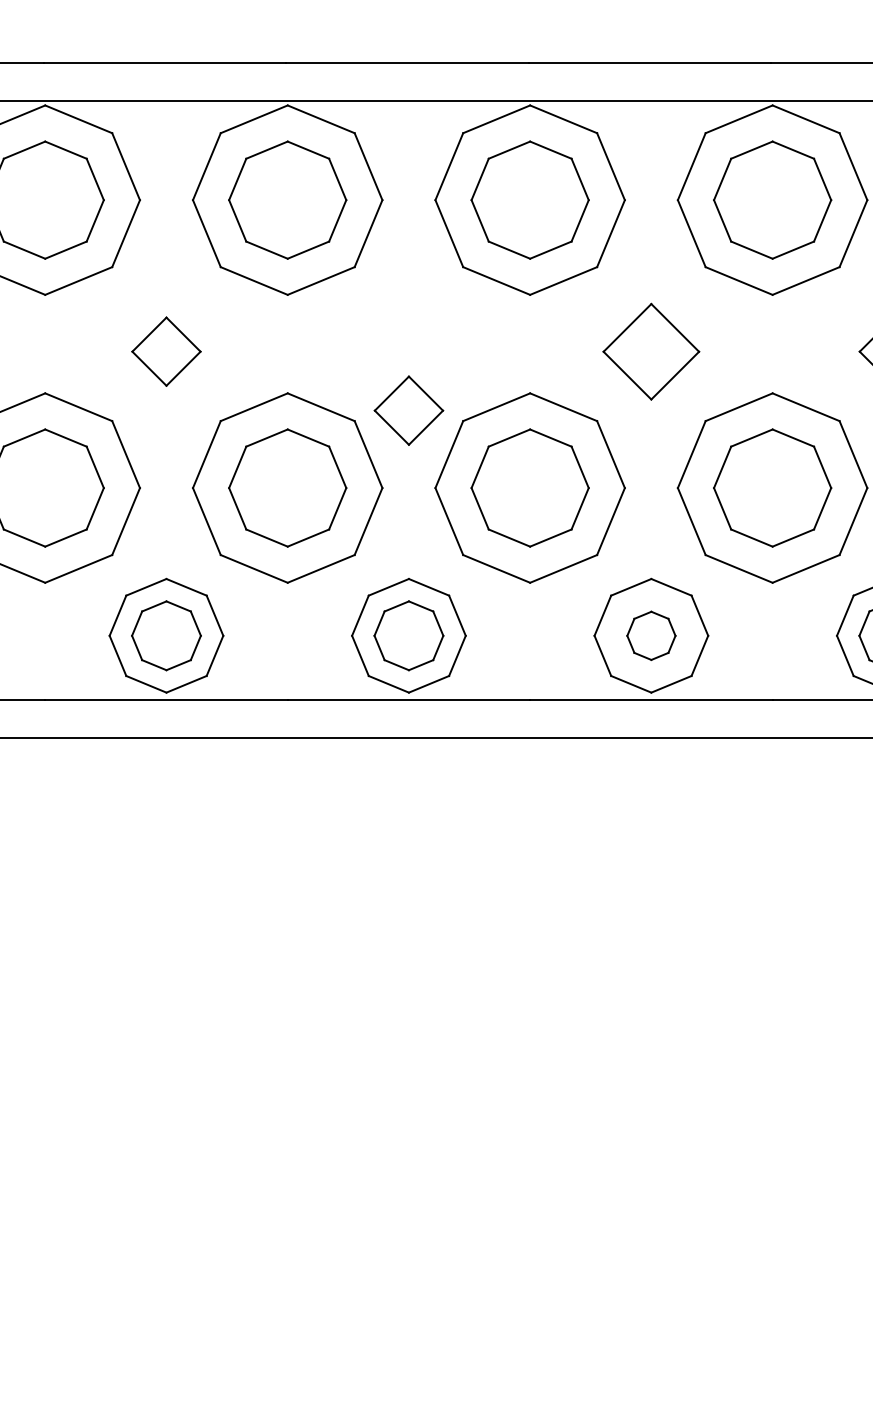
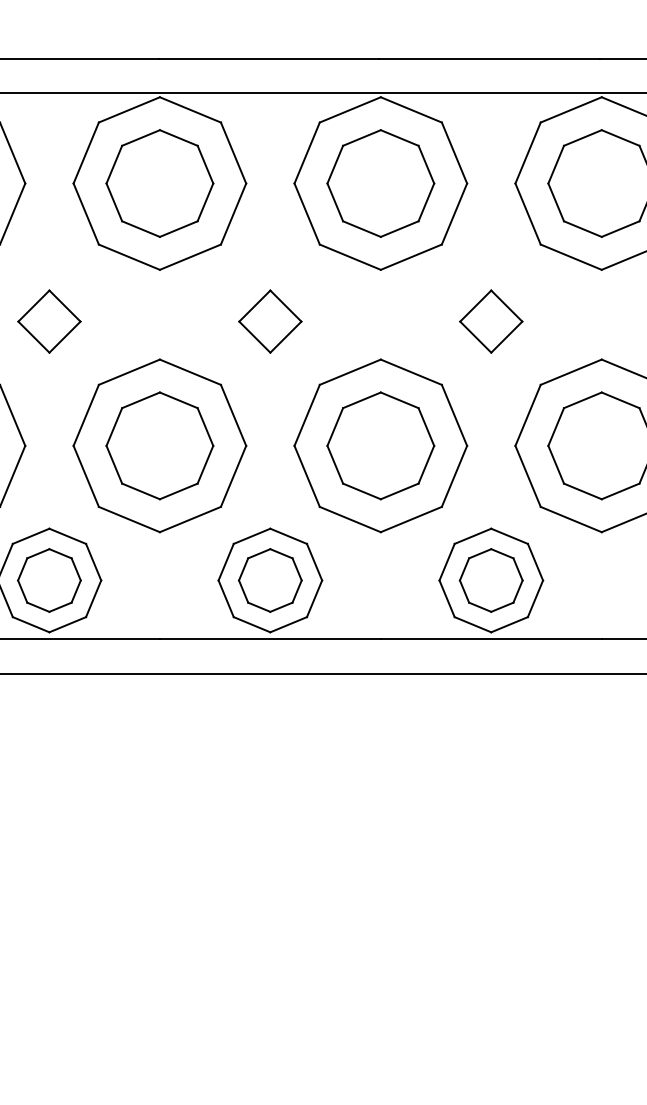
part: (651, 351) -> (491, 321), size x0.71
part: (408, 410) -> (269, 321), moved
part: (651, 635) -> (491, 580), size x1.43

